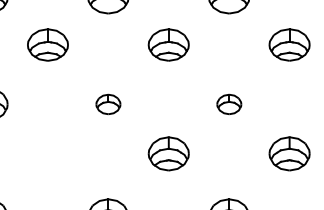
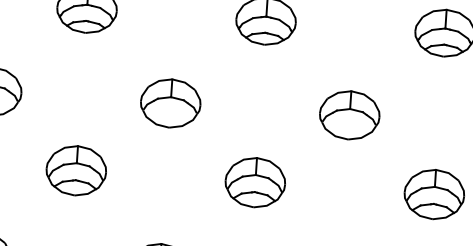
part: (108, 104) -> (170, 103), size x1.67
part: (229, 104) -> (350, 115), size x1.67
part: (47, 153) -> (75, 170), added

